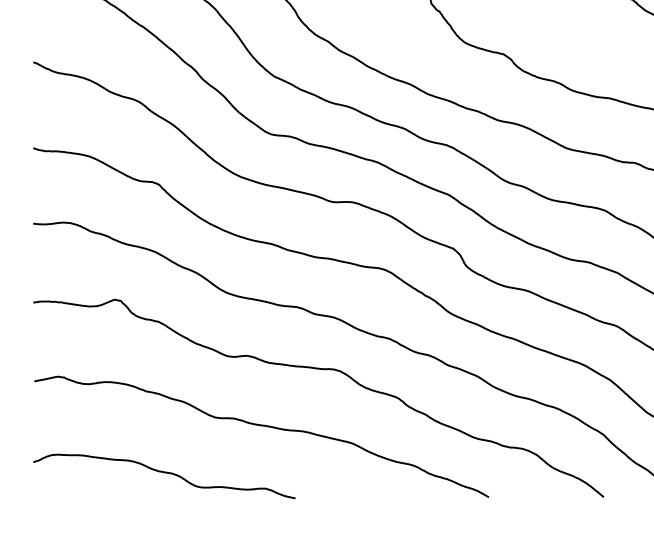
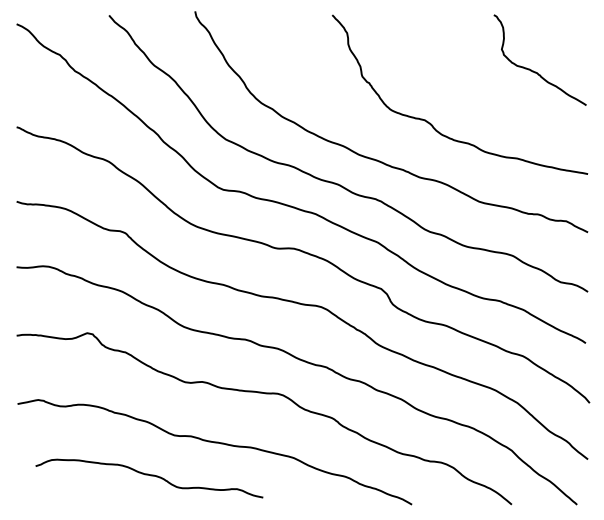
curve: (165, 474) -> (150, 476), moved

